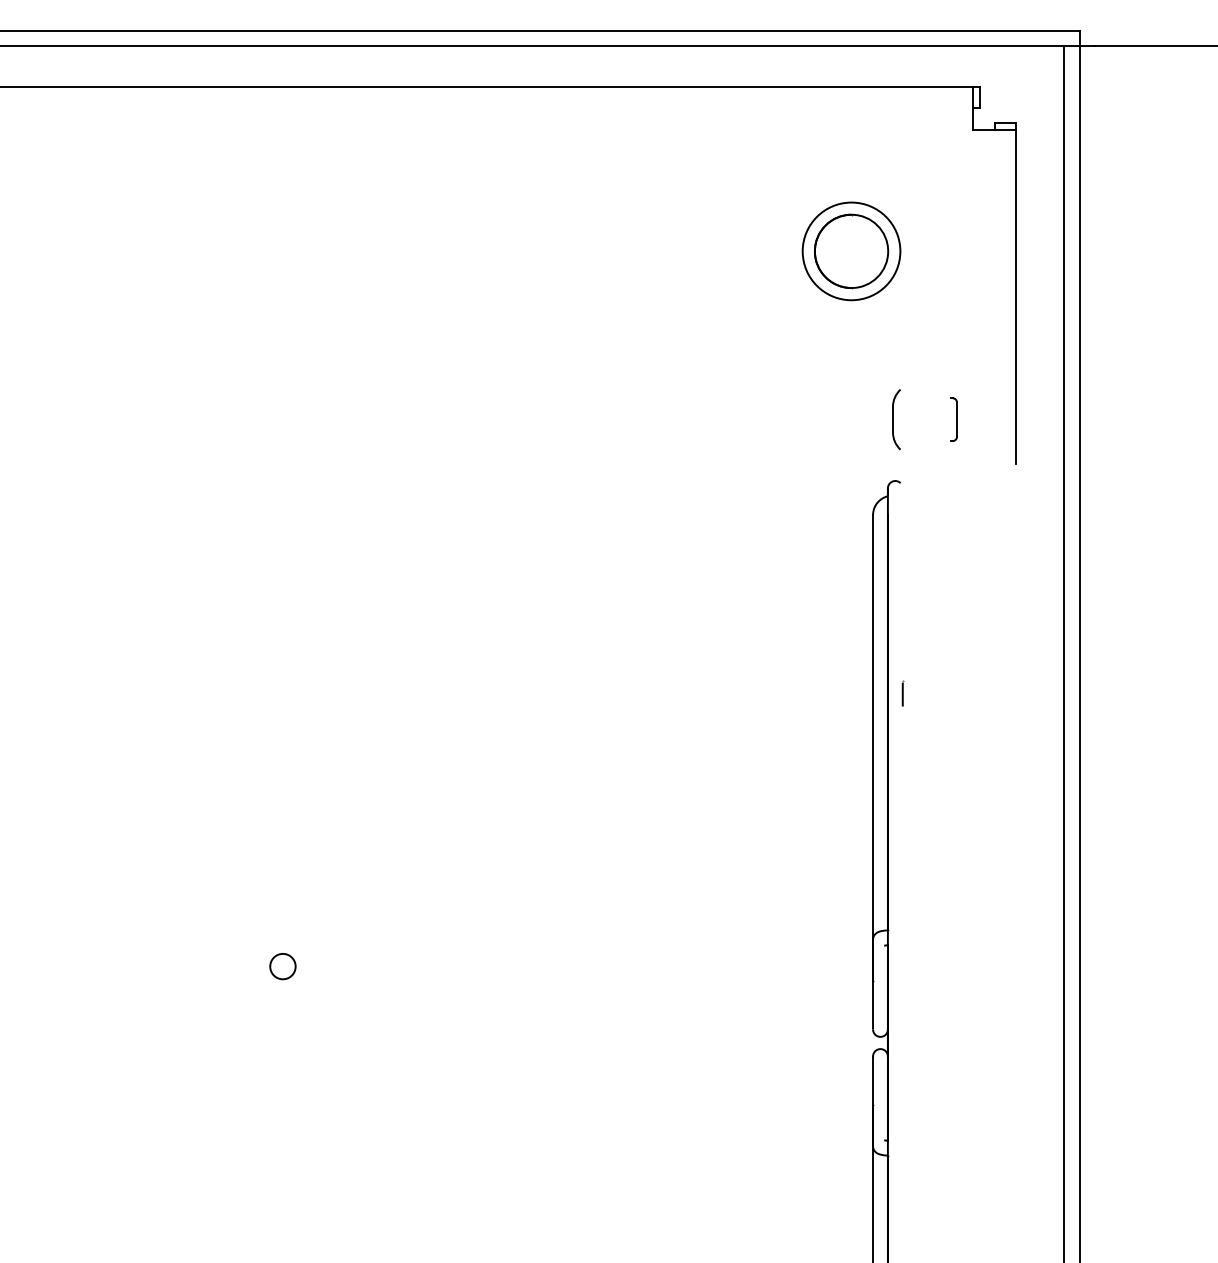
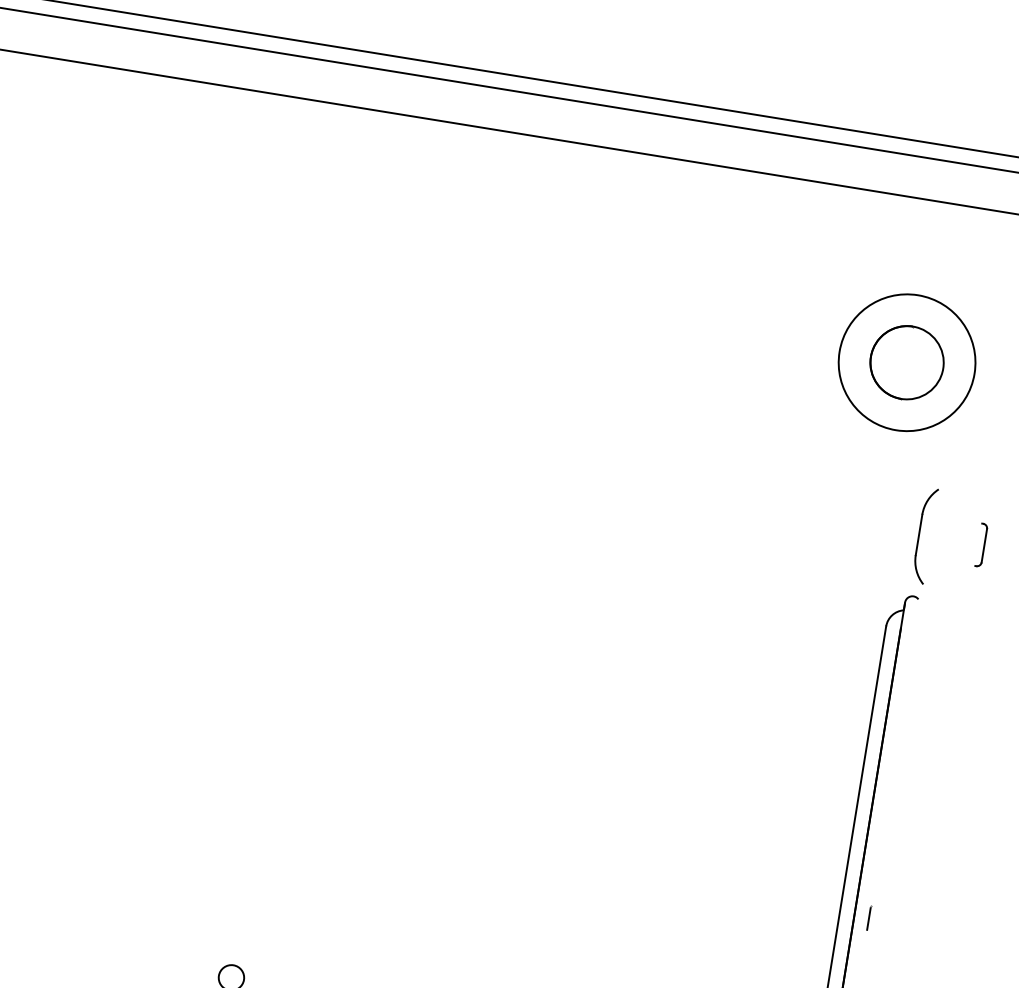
circle: (851, 251) -> (907, 362), size x1.4
part: (896, 419) -> (924, 535), size x1.6
line: (902, 693) -> (868, 917), moved

